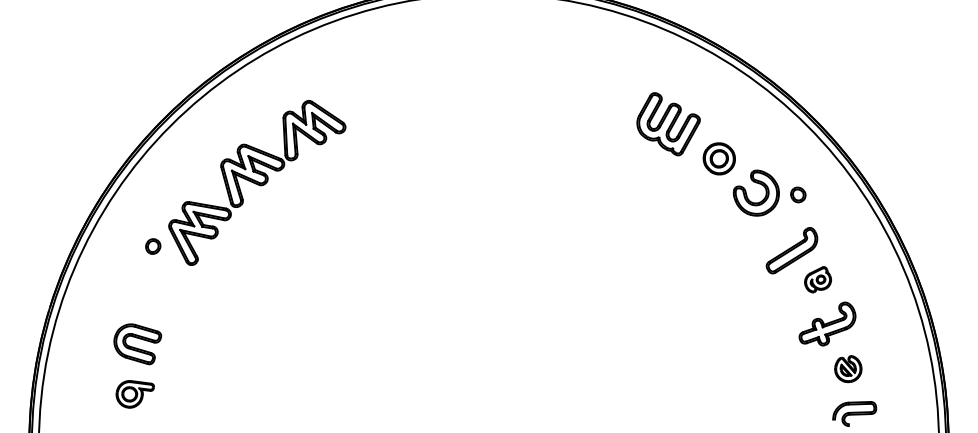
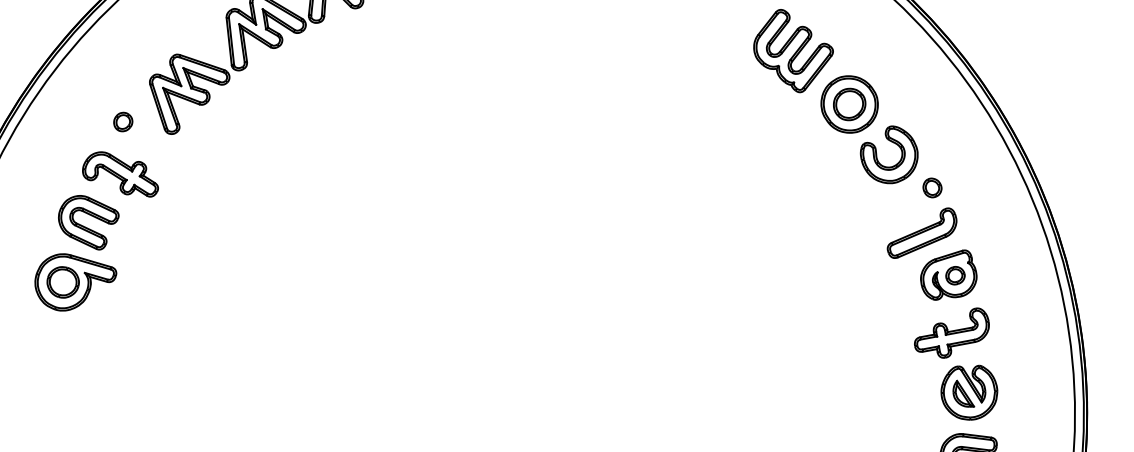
part: (719, 158) -> (849, 104), size x1.43
part: (798, 194) -> (932, 187), moved
part: (153, 246) -> (123, 122), moved
part: (817, 279) -> (948, 274), size x1.67
part: (157, 302) -> (120, 174), added
part: (848, 368) -> (969, 391), size x1.67
part: (135, 394) -> (75, 284), size x1.67

